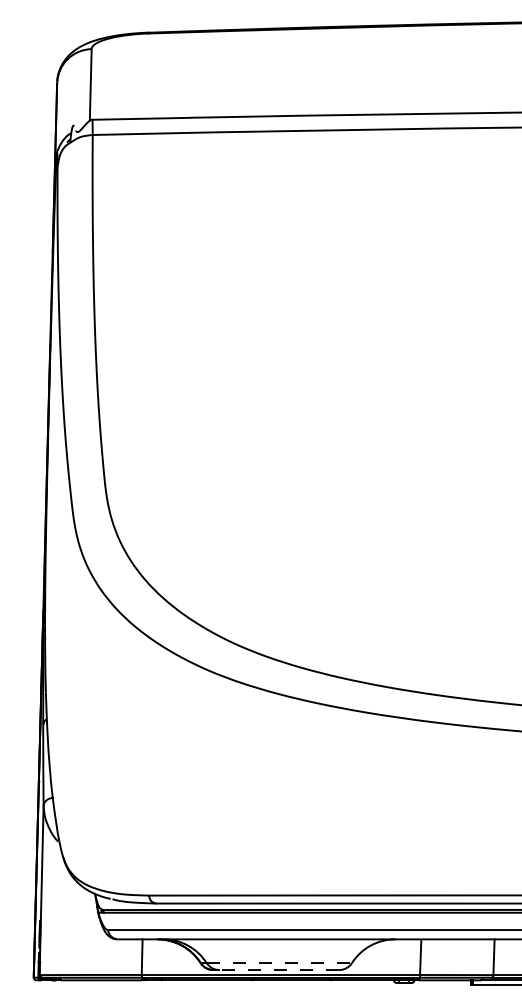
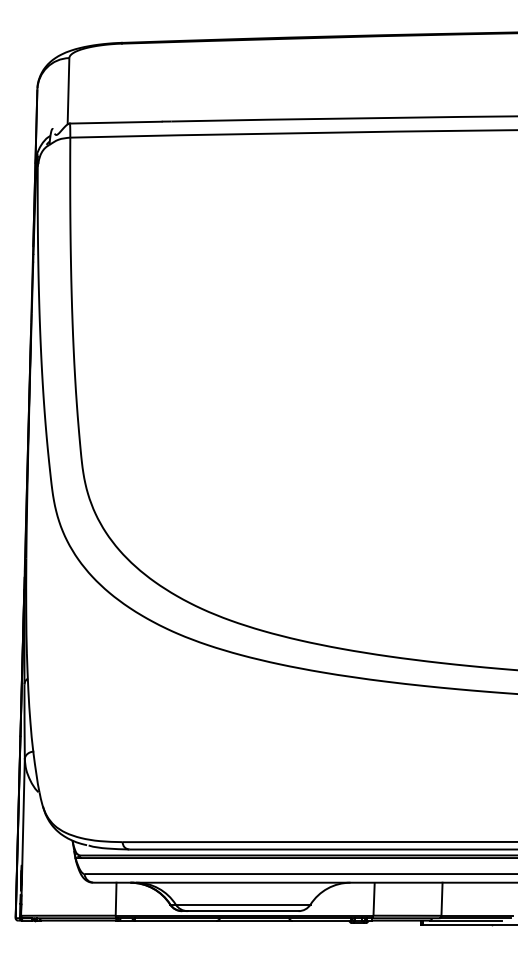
line: (279, 962) -> (243, 904), dashed -> solid
line: (278, 970) -> (242, 911), dashed -> solid

